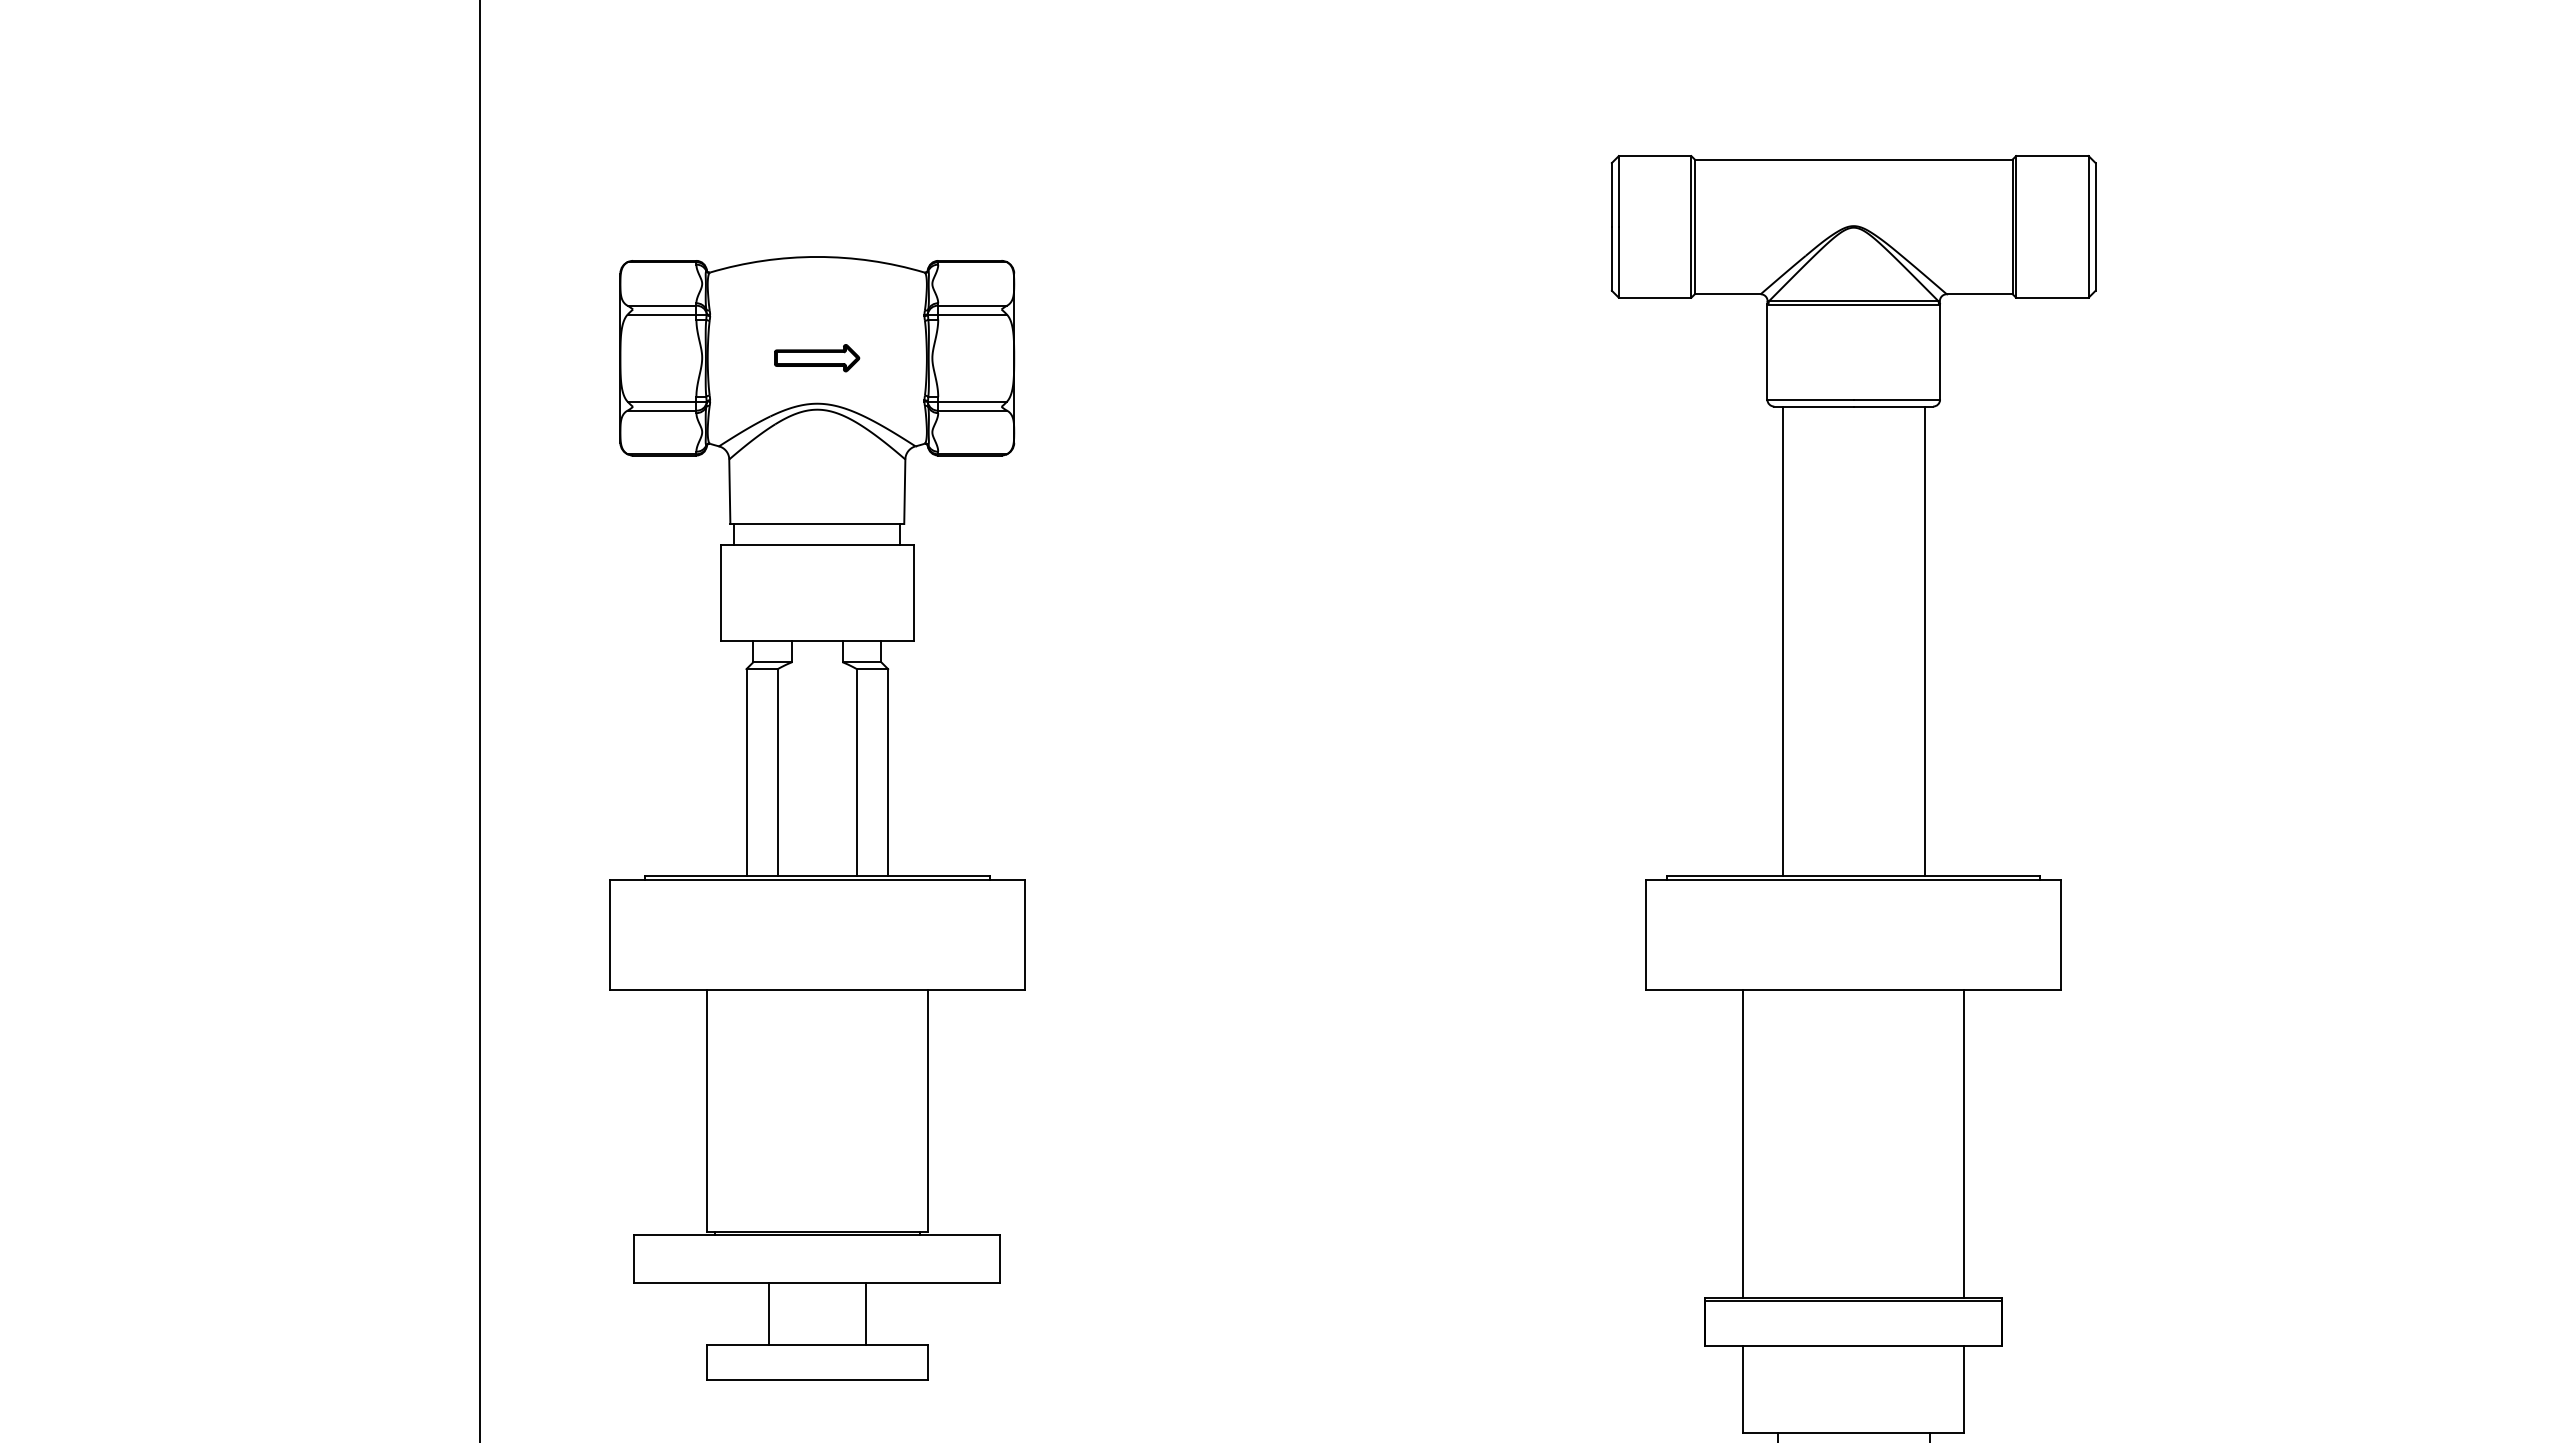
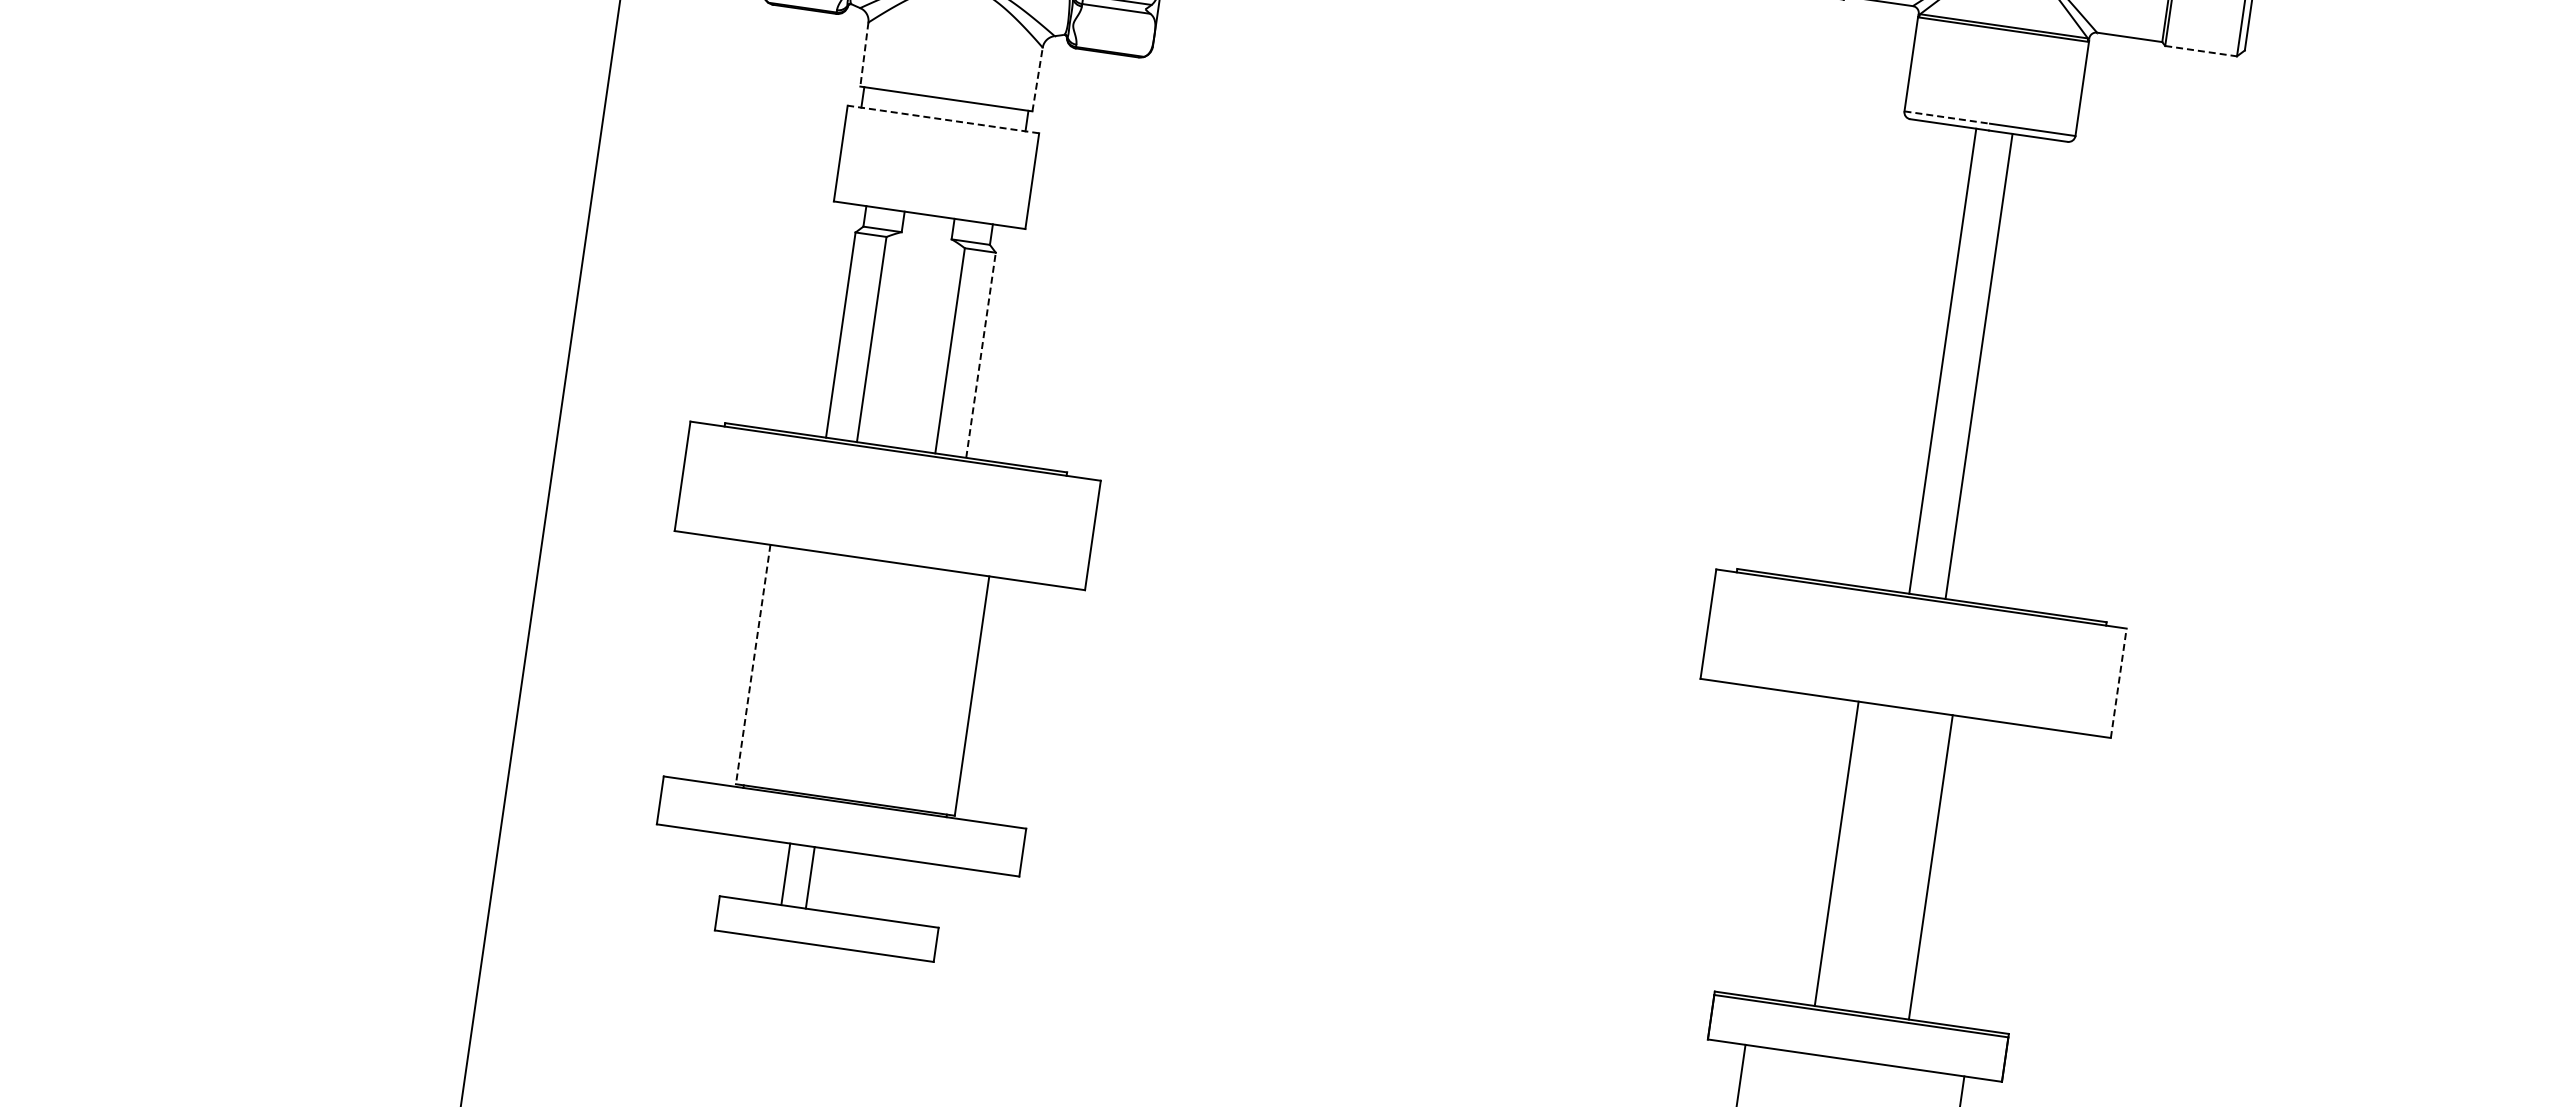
line: (2052, 297) -> (2201, 50), solid -> dashed
line: (1811, 399) -> (1948, 117), solid -> dashed
line: (904, 491) -> (1037, 79), solid -> dashed
line: (729, 492) -> (863, 55), solid -> dashed
line: (817, 544) -> (943, 119), solid -> dashed
line: (1782, 641) -> (1942, 361), moved
line: (1924, 641) -> (1978, 366), moved
line: (888, 772) -> (981, 355), solid -> dashed
line: (2061, 934) -> (2119, 682), solid -> dashed
line: (706, 1111) -> (752, 664), solid -> dashed
line: (1743, 1143) -> (1837, 853), moved
line: (1964, 1143) -> (1931, 866), moved
line: (865, 1314) -> (810, 877), moved

